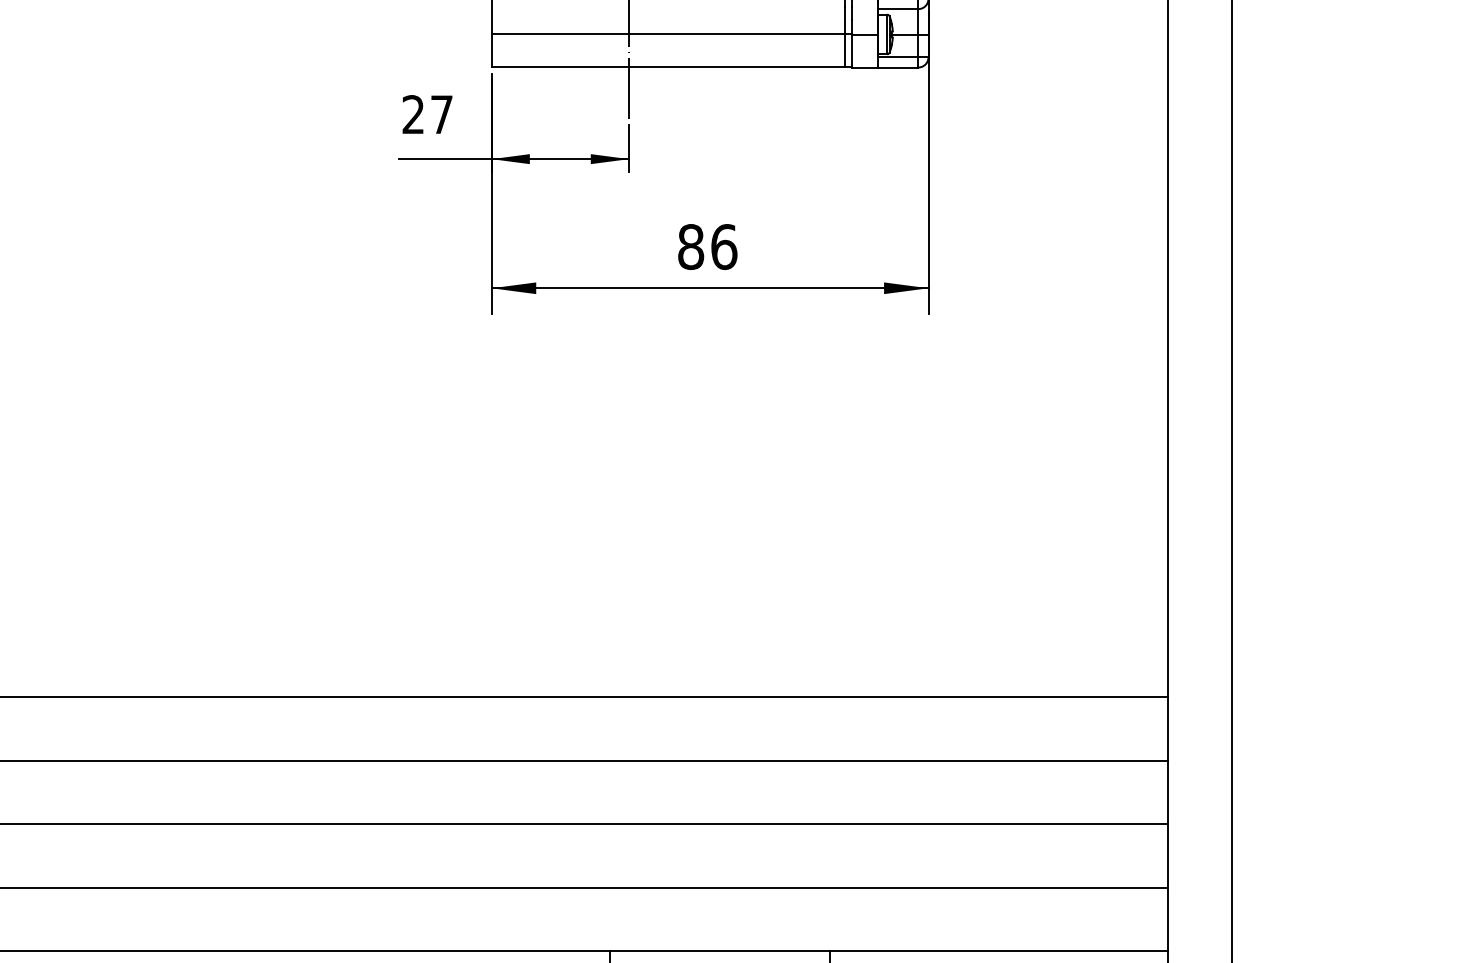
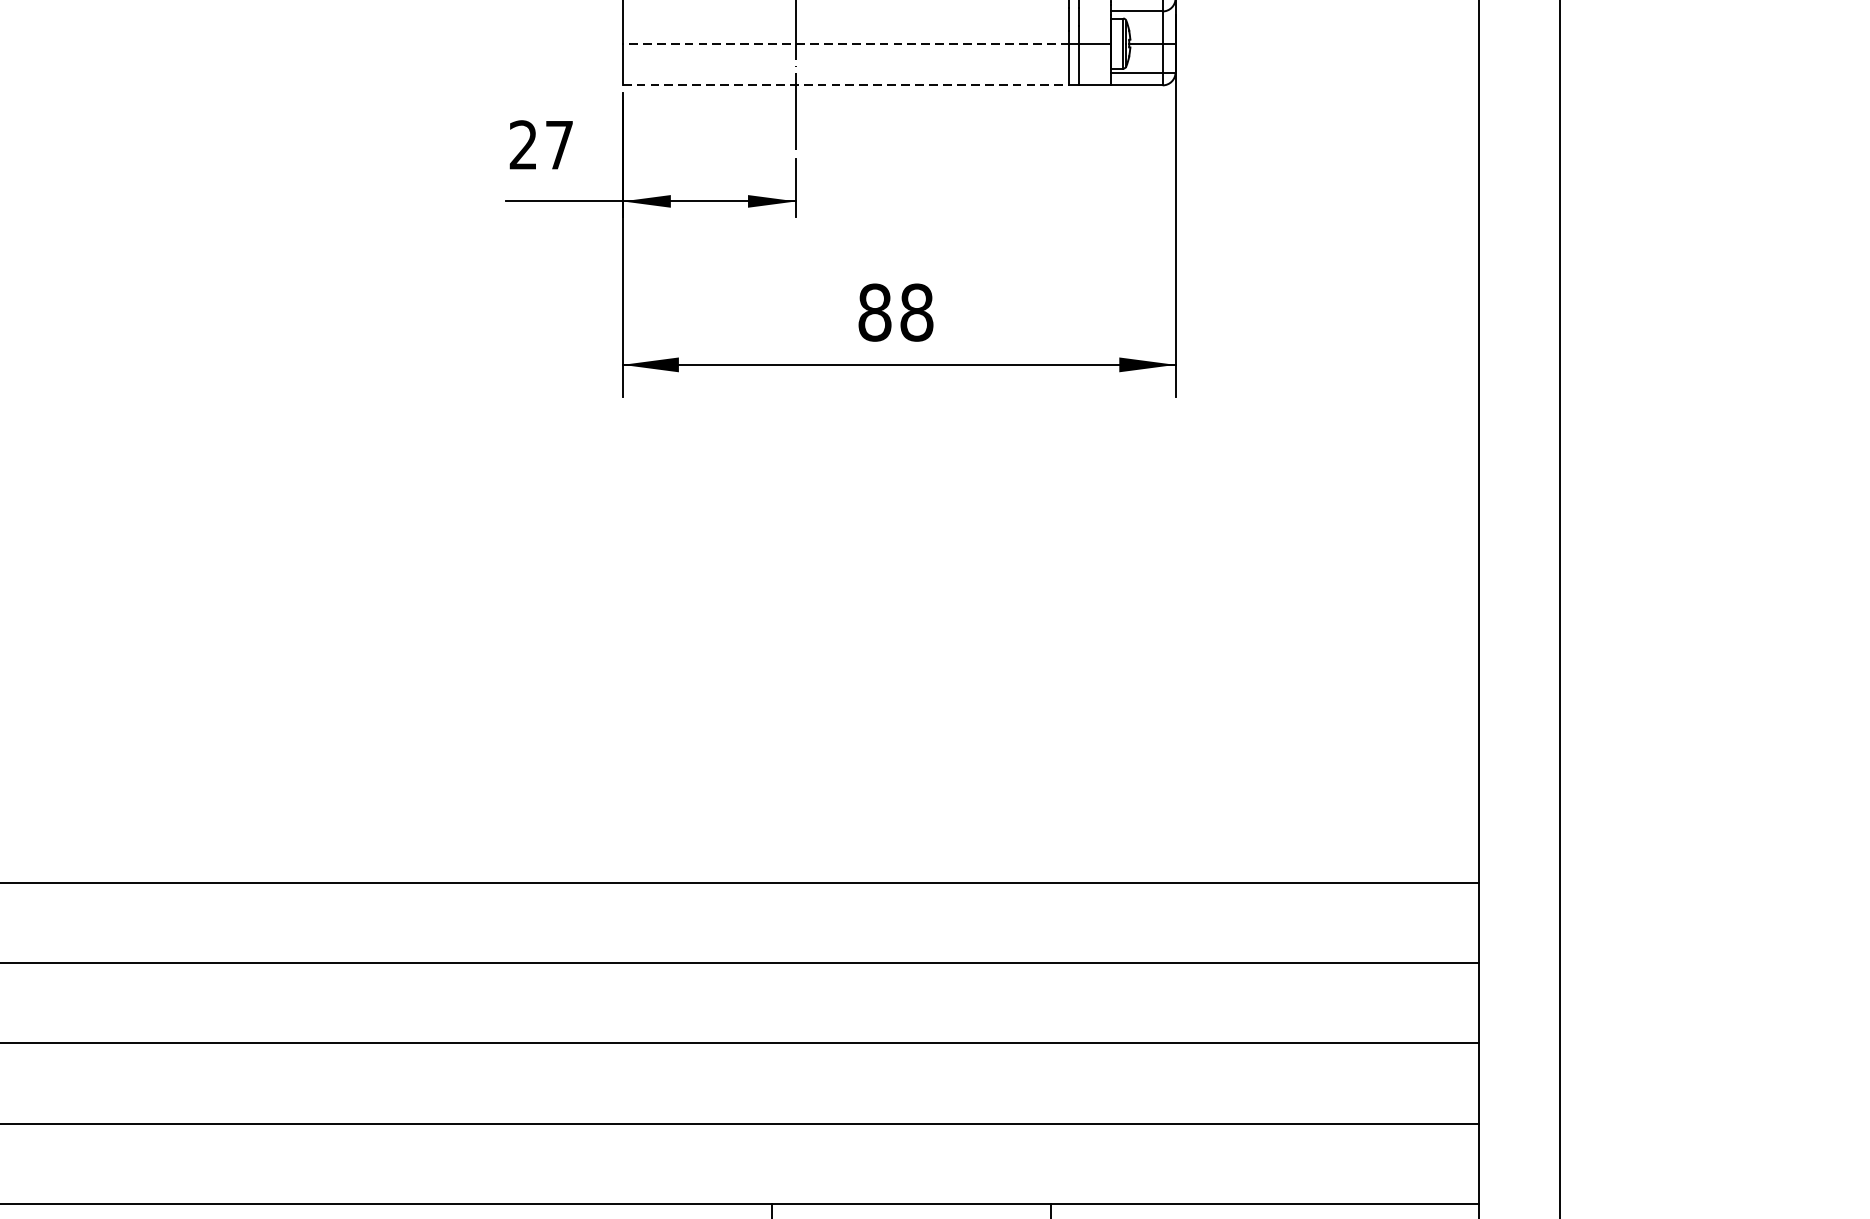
line: (667, 34) -> (845, 43), solid -> dashed
line: (668, 67) -> (846, 85), solid -> dashed
text: (724, 246) -> (917, 311), 86 -> 88

